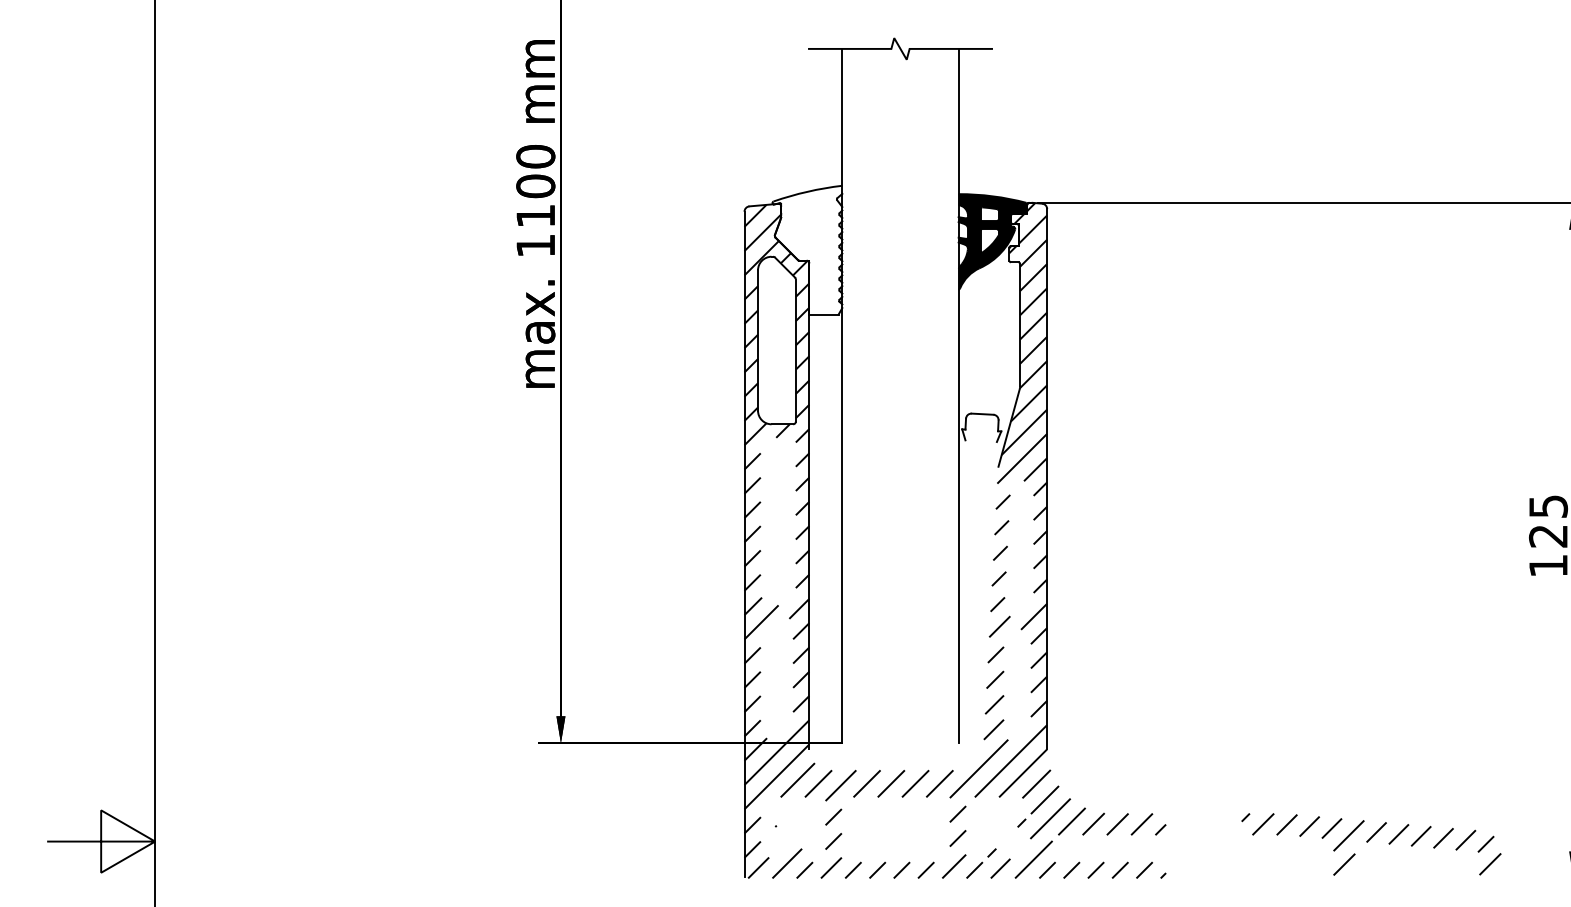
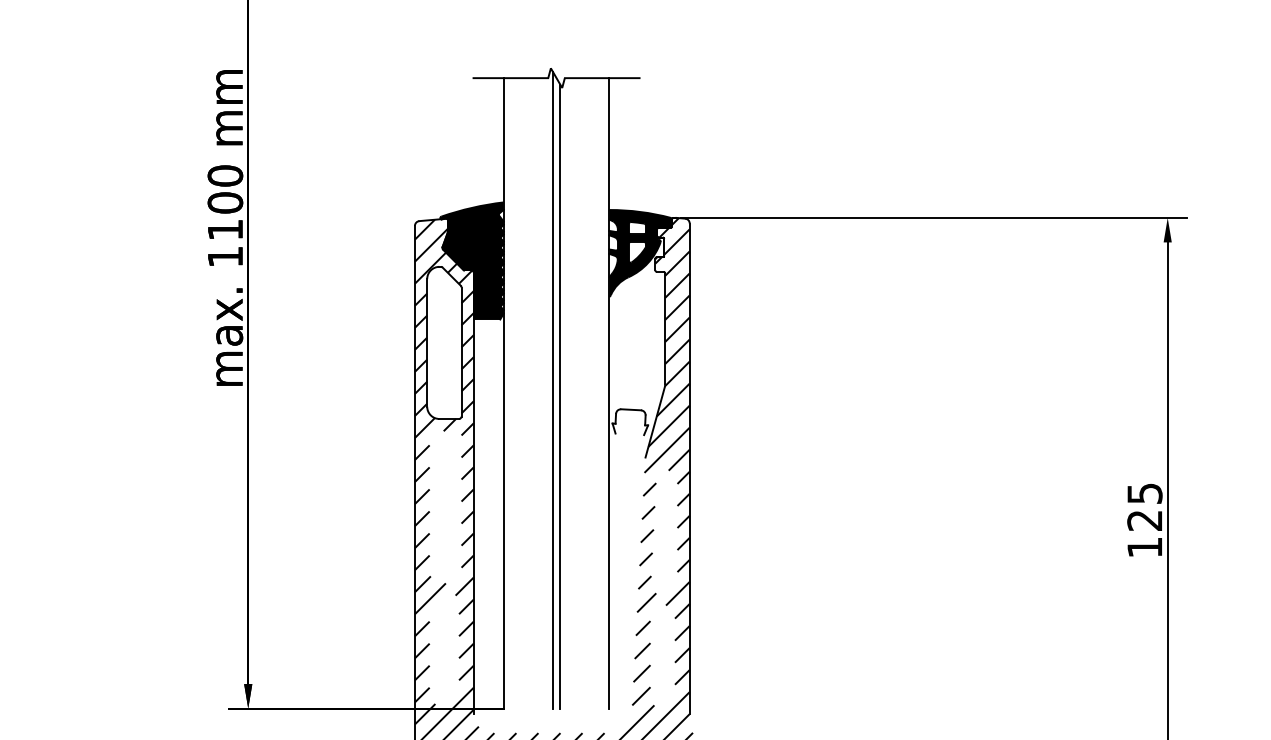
fill: (807, 249) -> (472, 260), added
line: (896, 392) -> (552, 390), added
line: (904, 399) -> (560, 396), added

